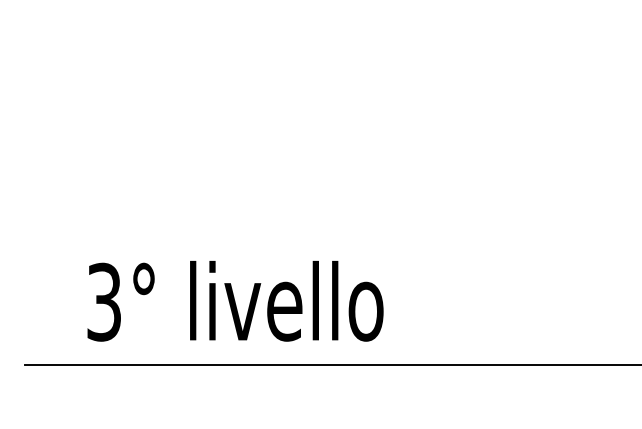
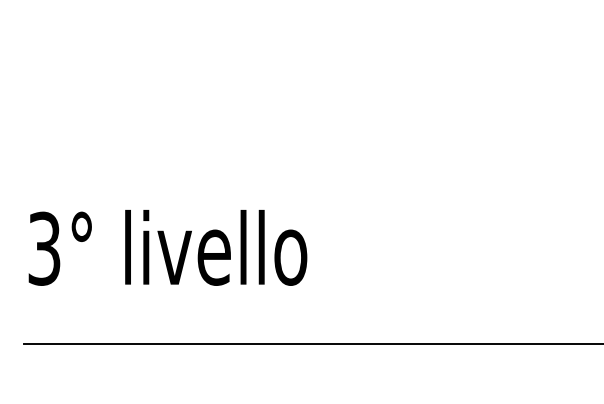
text: (235, 301) -> (167, 248), moved

